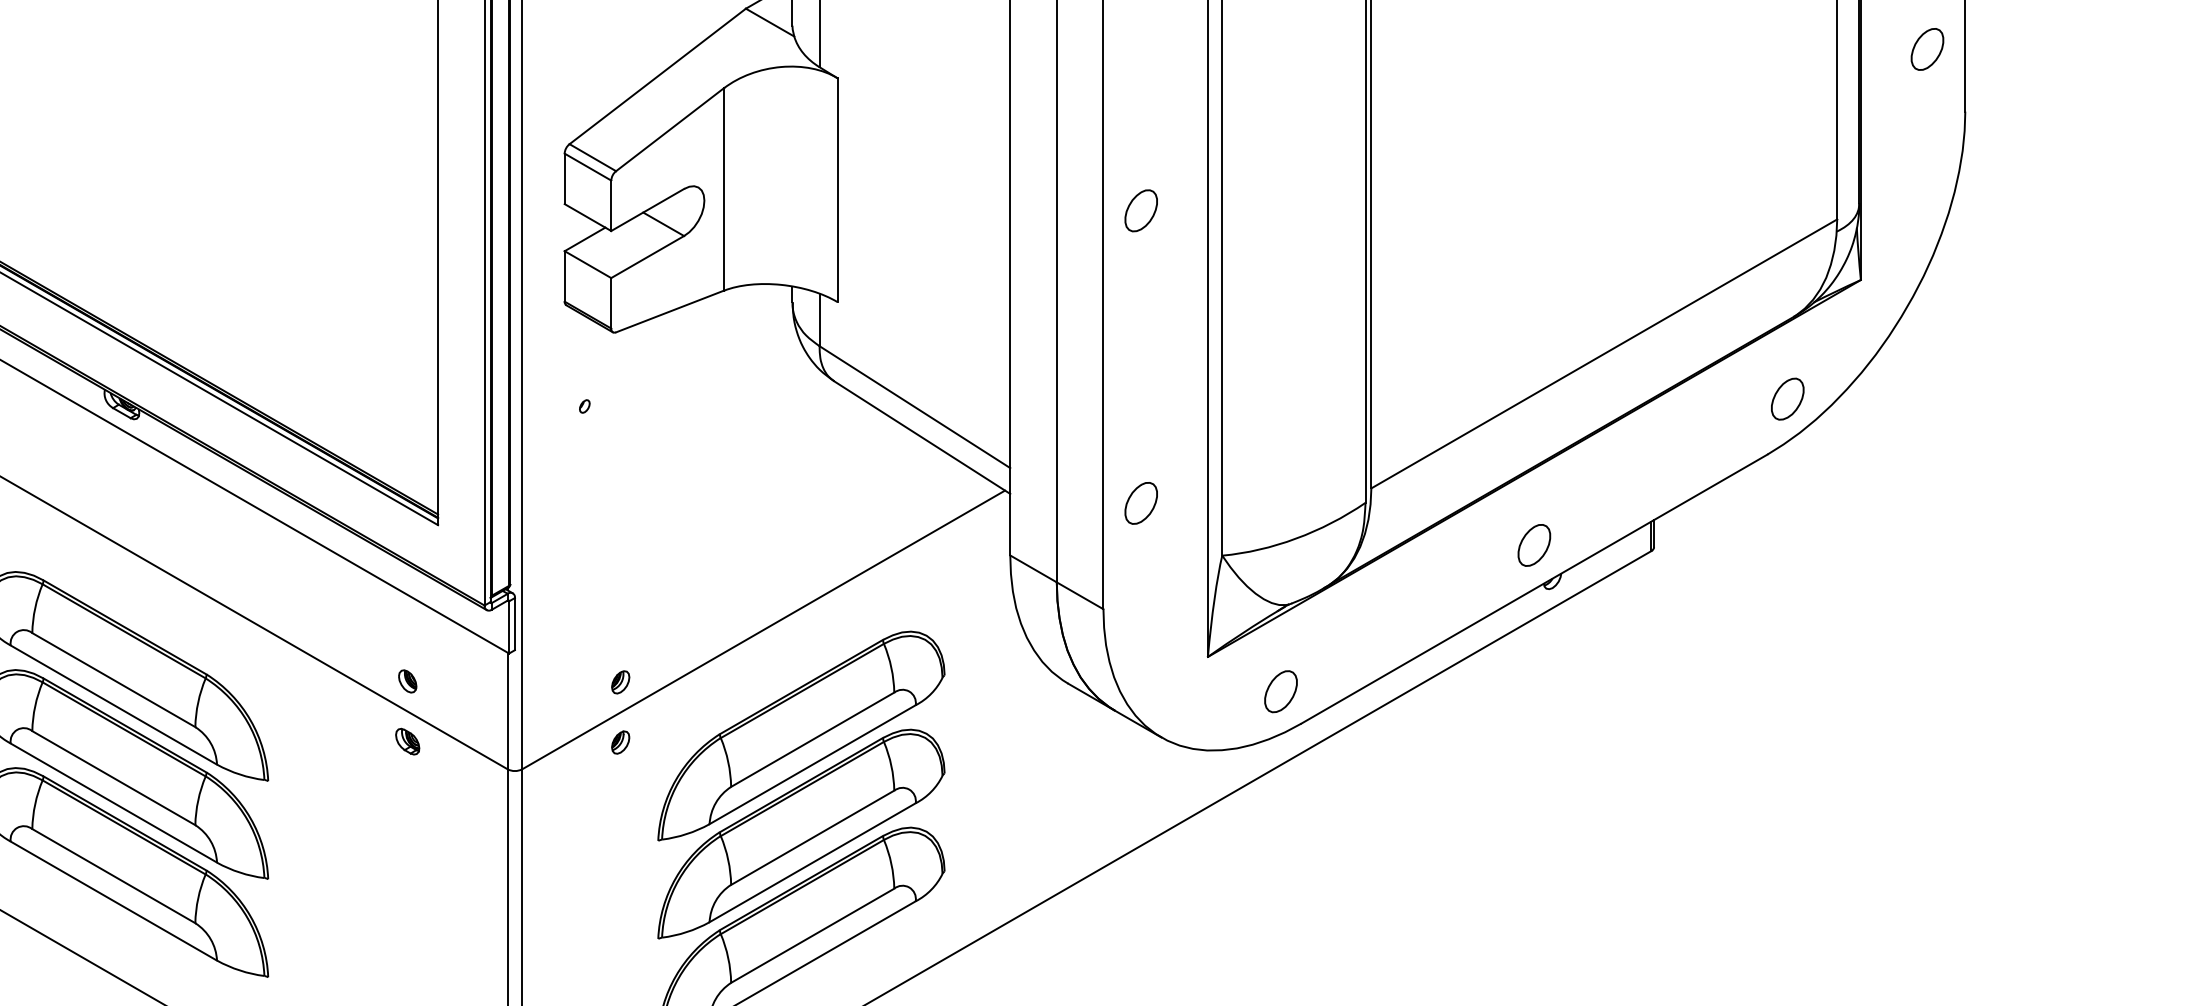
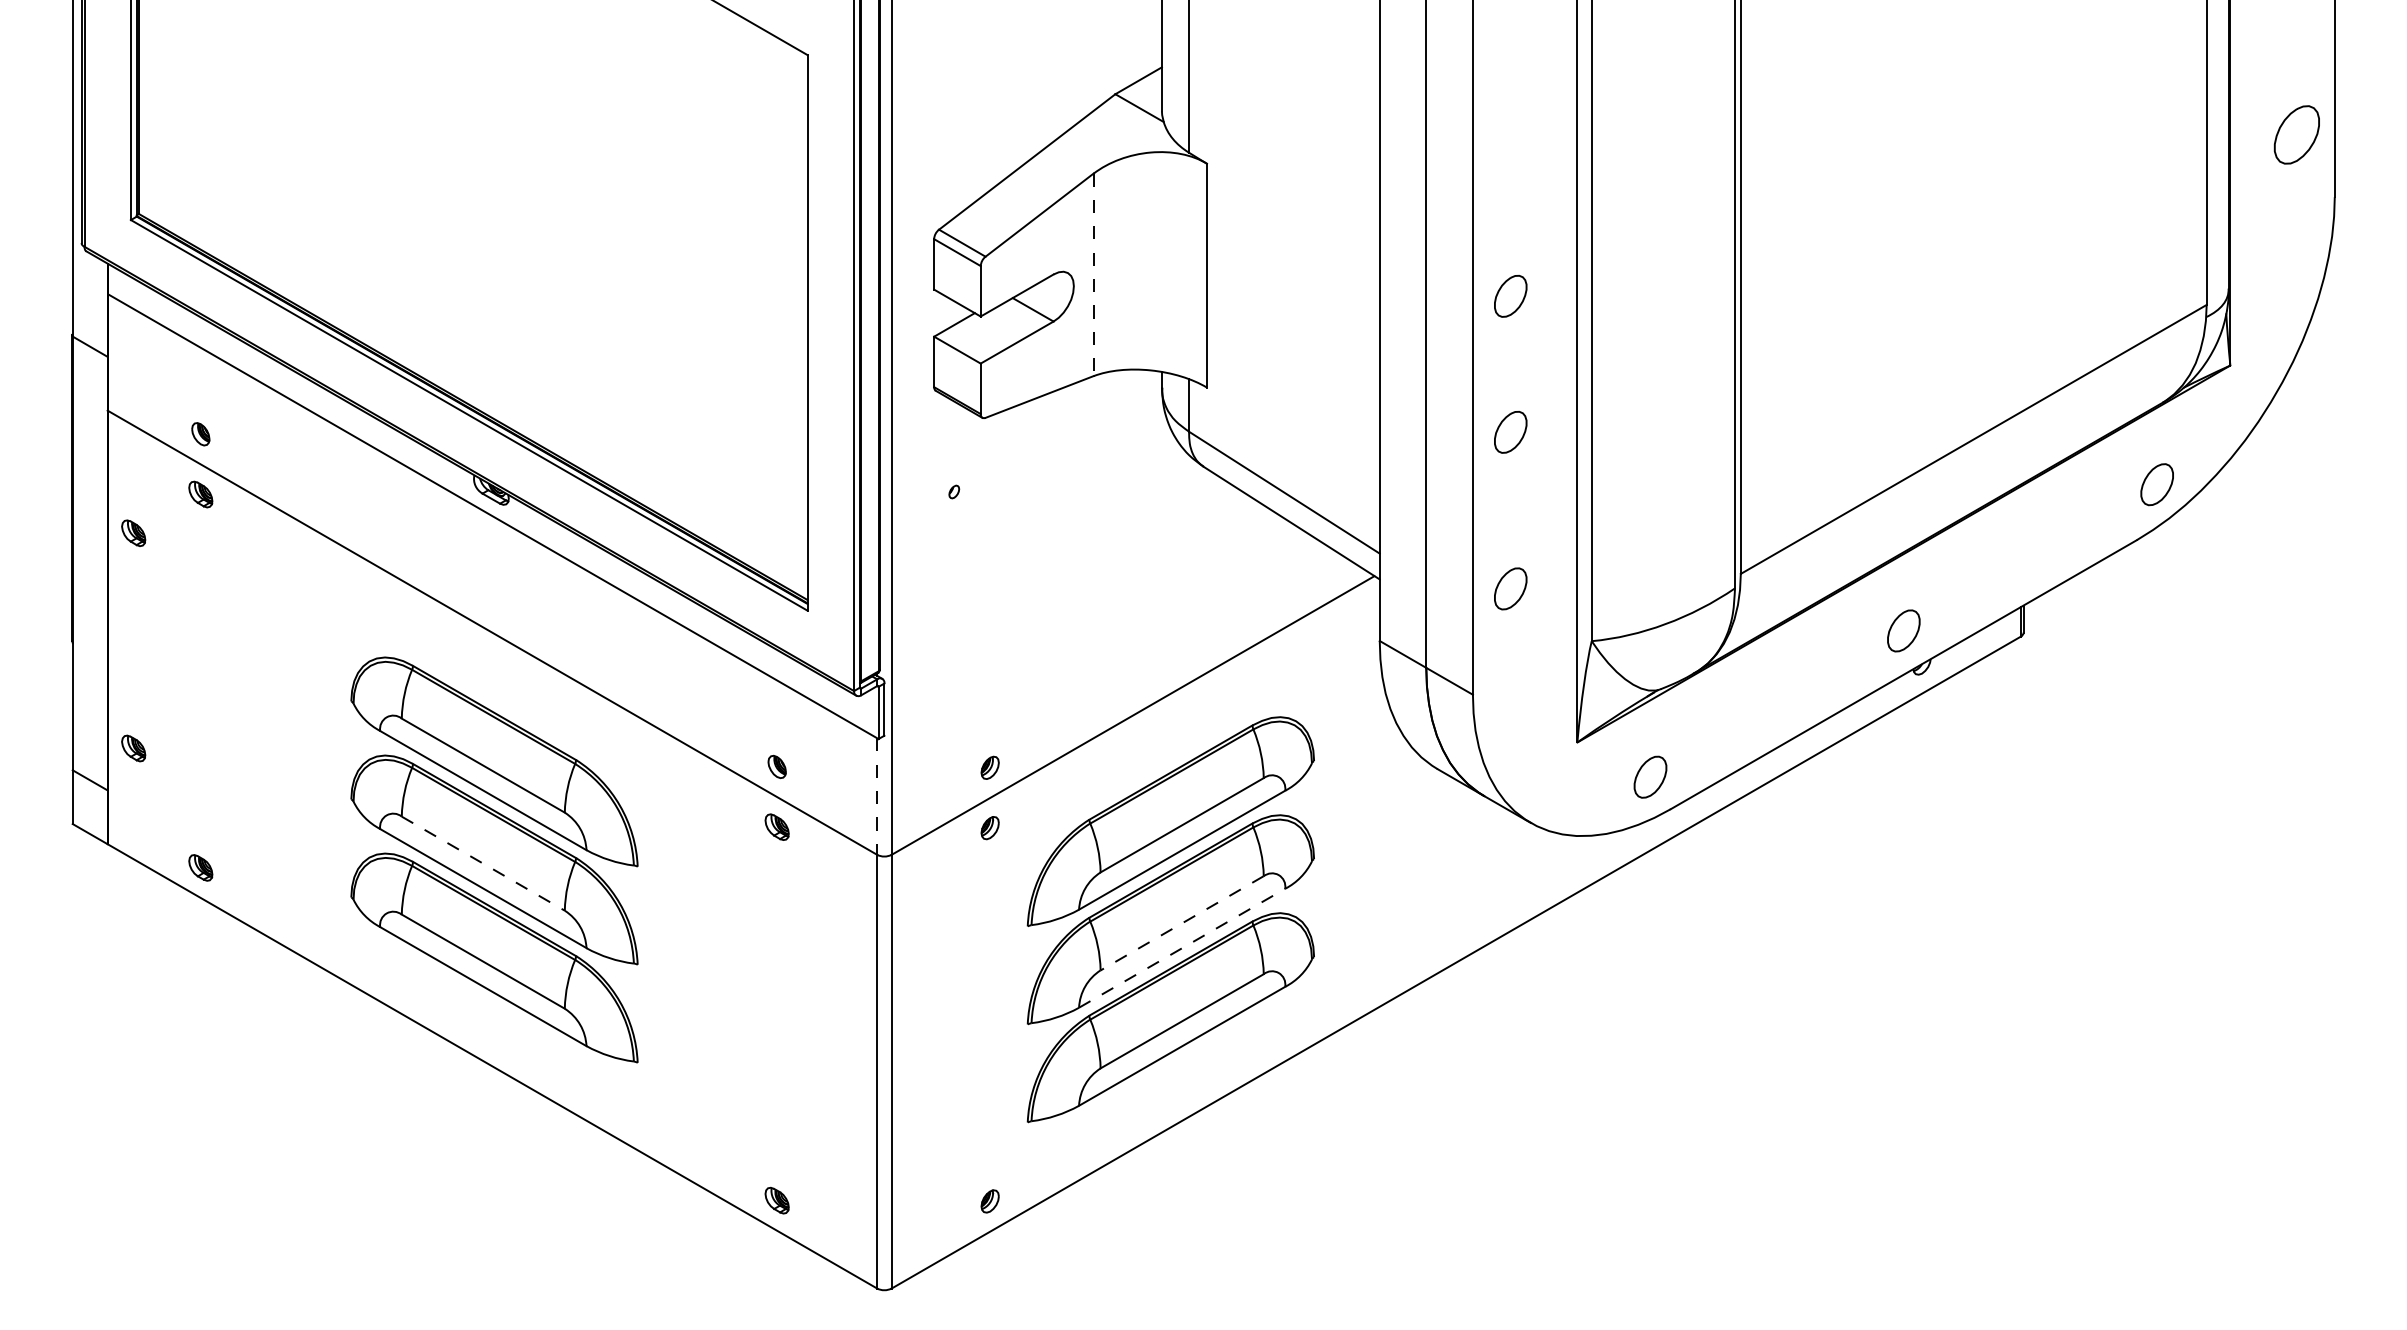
part: (1927, 48) -> (2296, 134), size x1.4
line: (724, 189) -> (1093, 275), solid -> dashed
part: (1141, 346) -> (1510, 432), added
line: (508, 711) -> (877, 797), solid -> dashed
line: (114, 777) -> (483, 863), solid -> dashed
line: (812, 837) -> (1181, 923), solid -> dashed
line: (813, 862) -> (1182, 948), solid -> dashed

